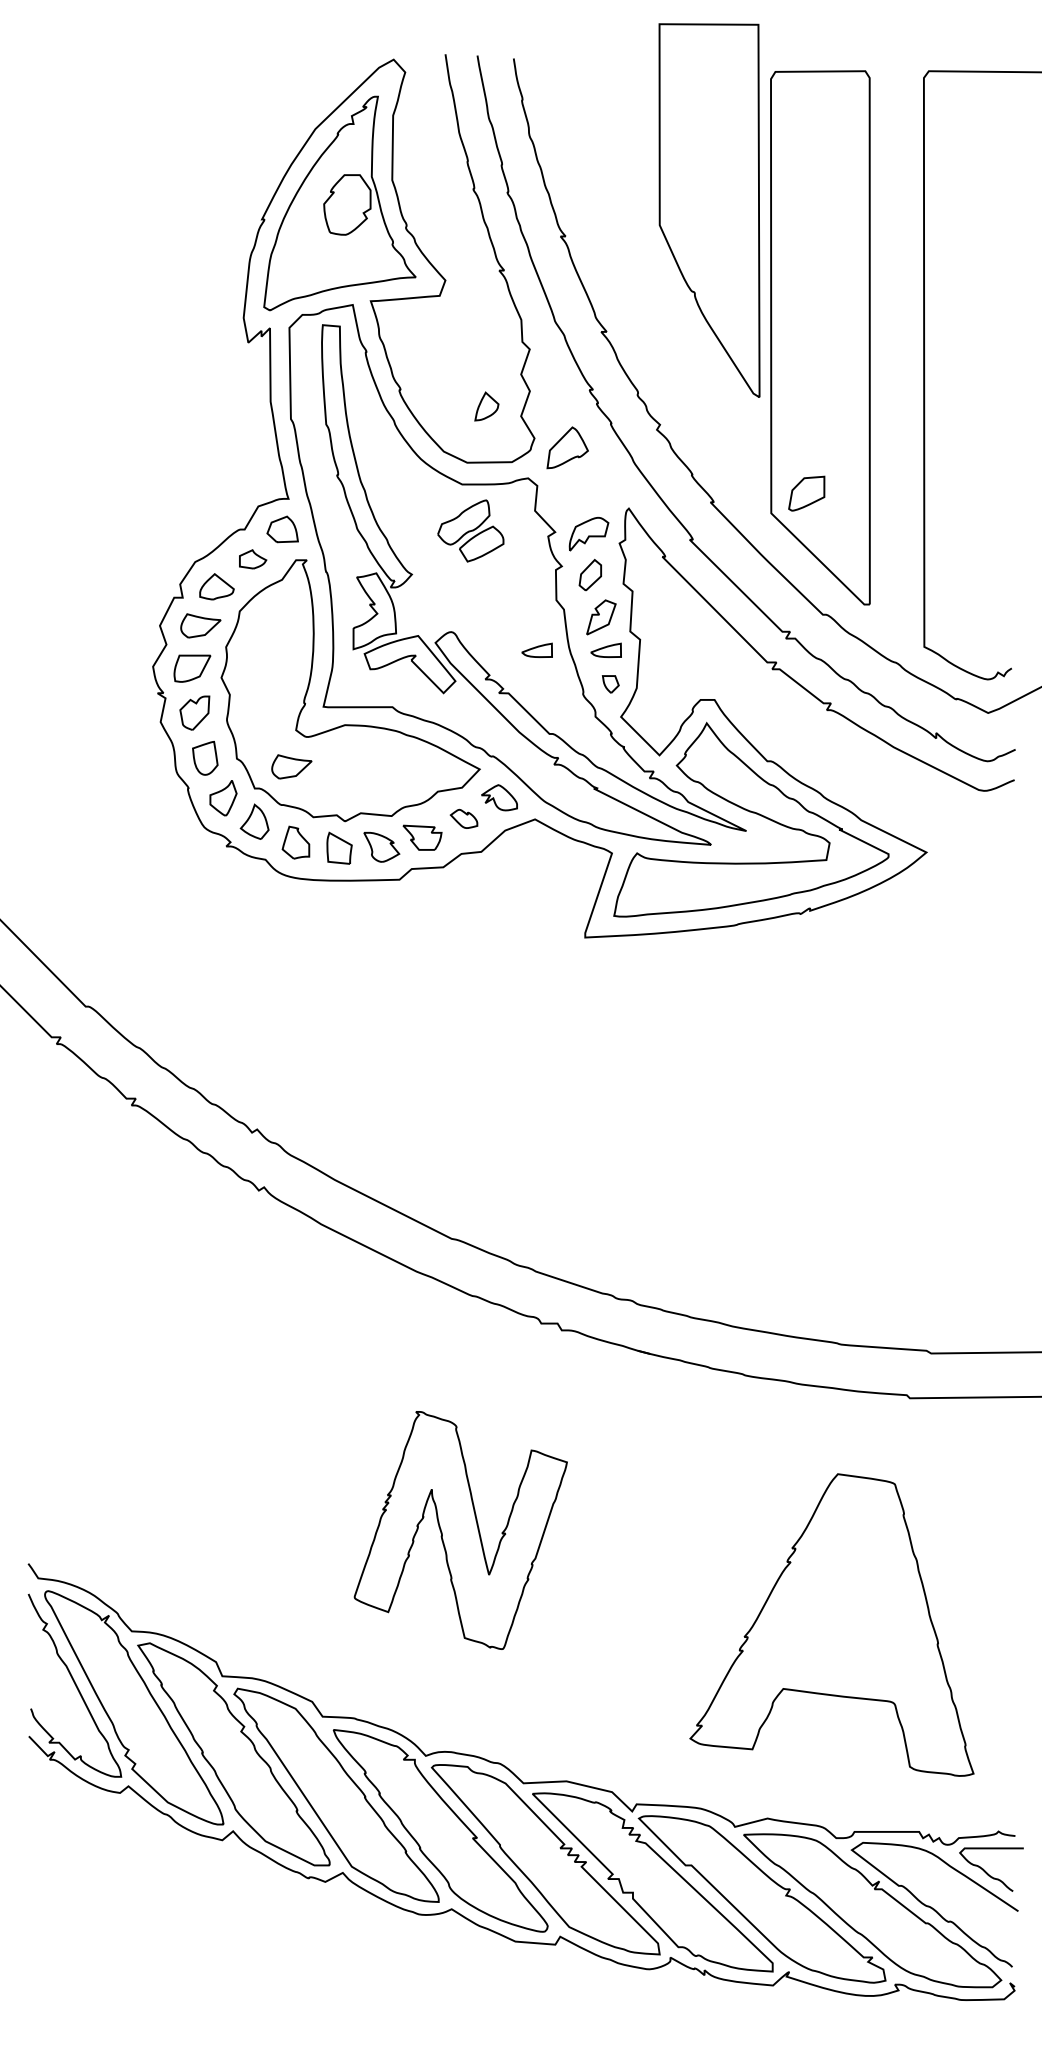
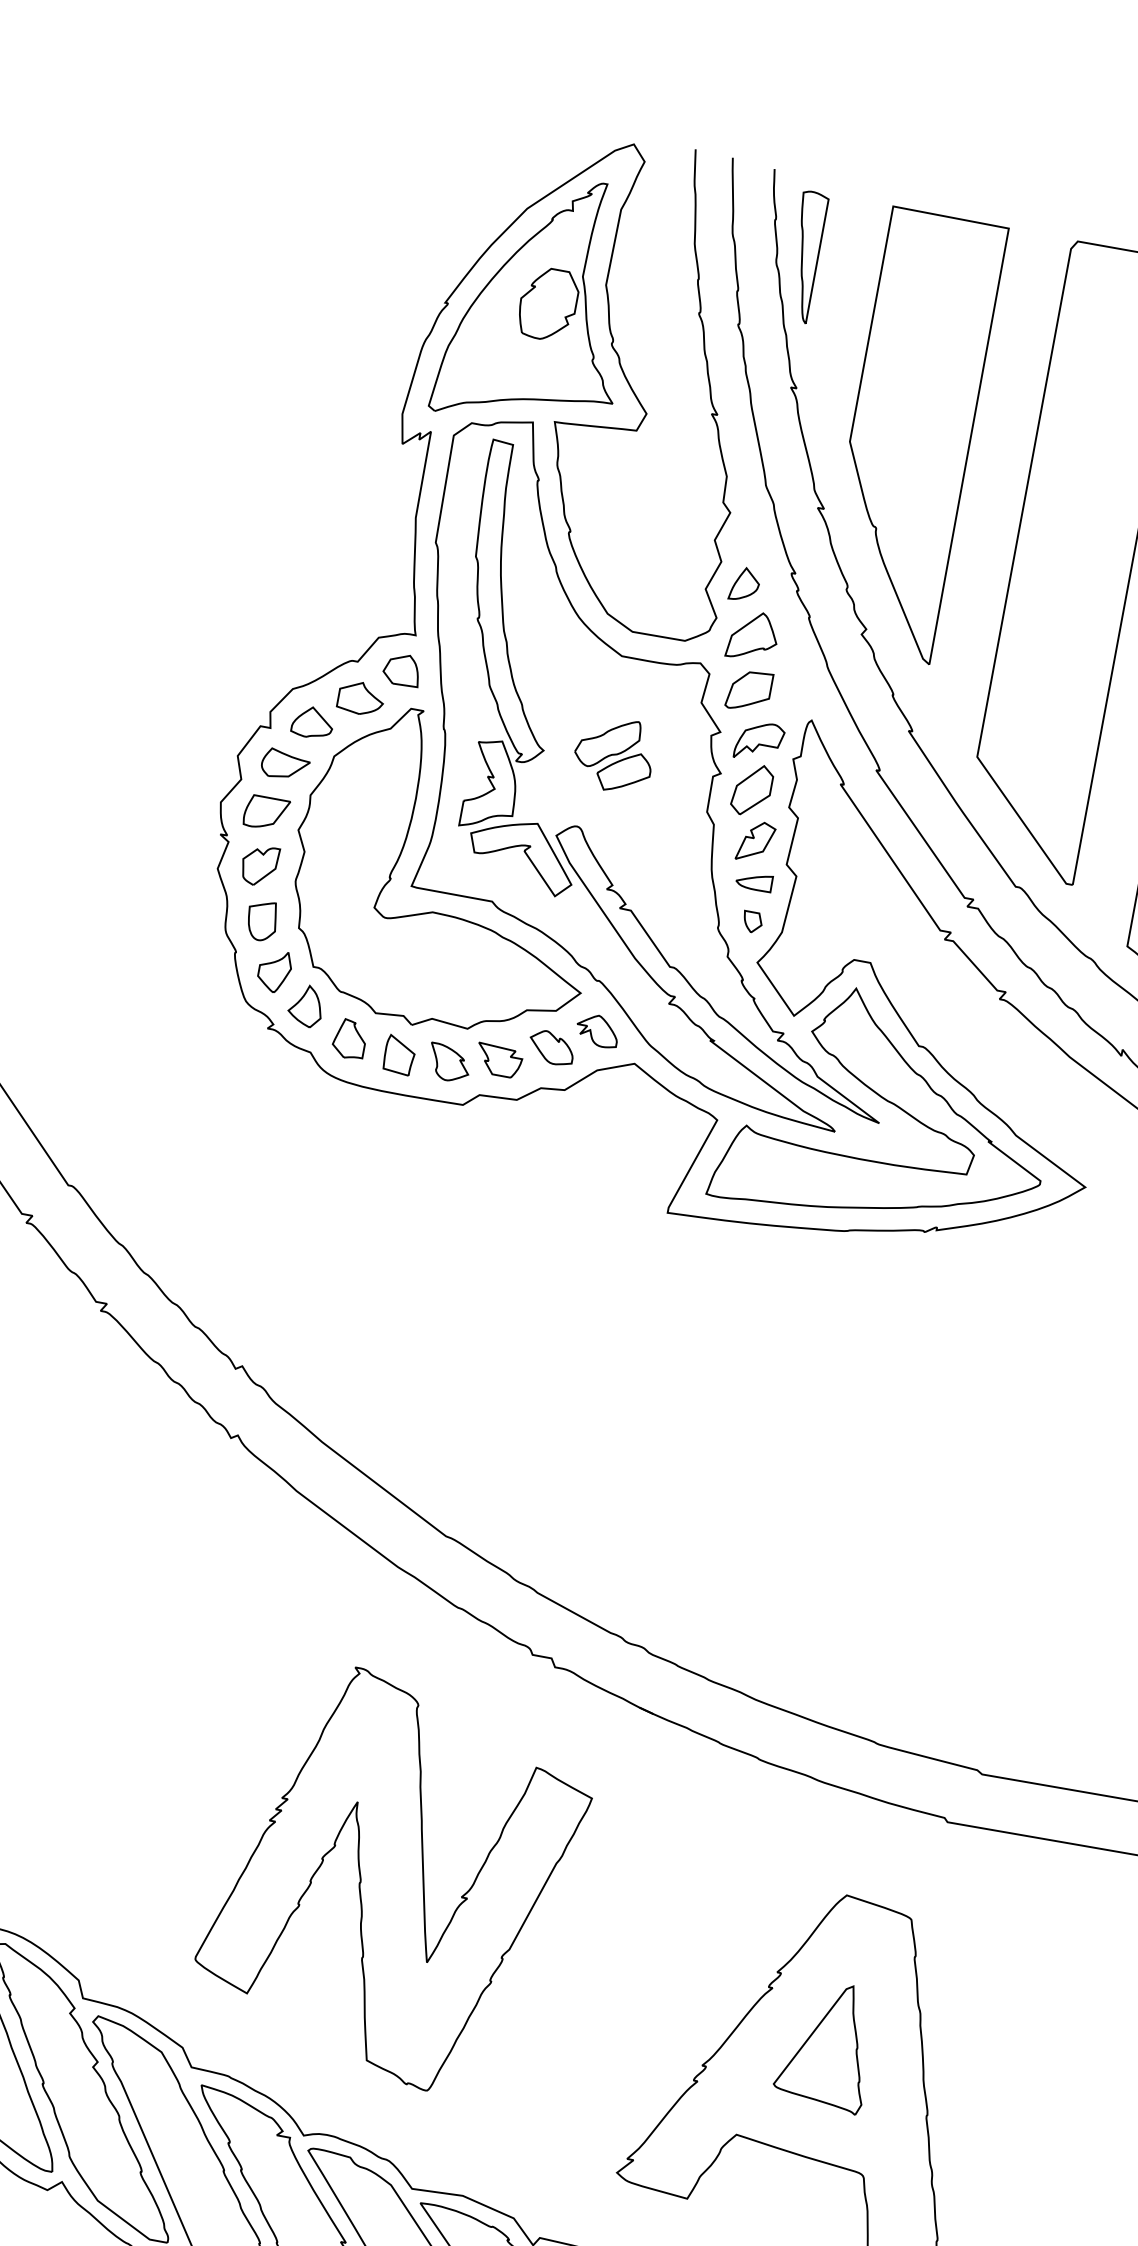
part: (552, 126) -> (805, 257), added
part: (709, 210) -> (911, 435), moved
part: (486, 406) -> (744, 584), moved
part: (806, 493) -> (749, 690), moved
part: (470, 530) -> (613, 753), moved
part: (252, 559) -> (360, 698), size x1.43
part: (590, 574) -> (752, 789), size x1.43
part: (536, 649) -> (673, 865), removed
part: (291, 766) -> (361, 949), removed
part: (463, 818) -> (551, 1047), size x1.43
part: (460, 1530) -> (393, 1879), size x1.43
part: (843, 1601) -> (825, 2045), added

